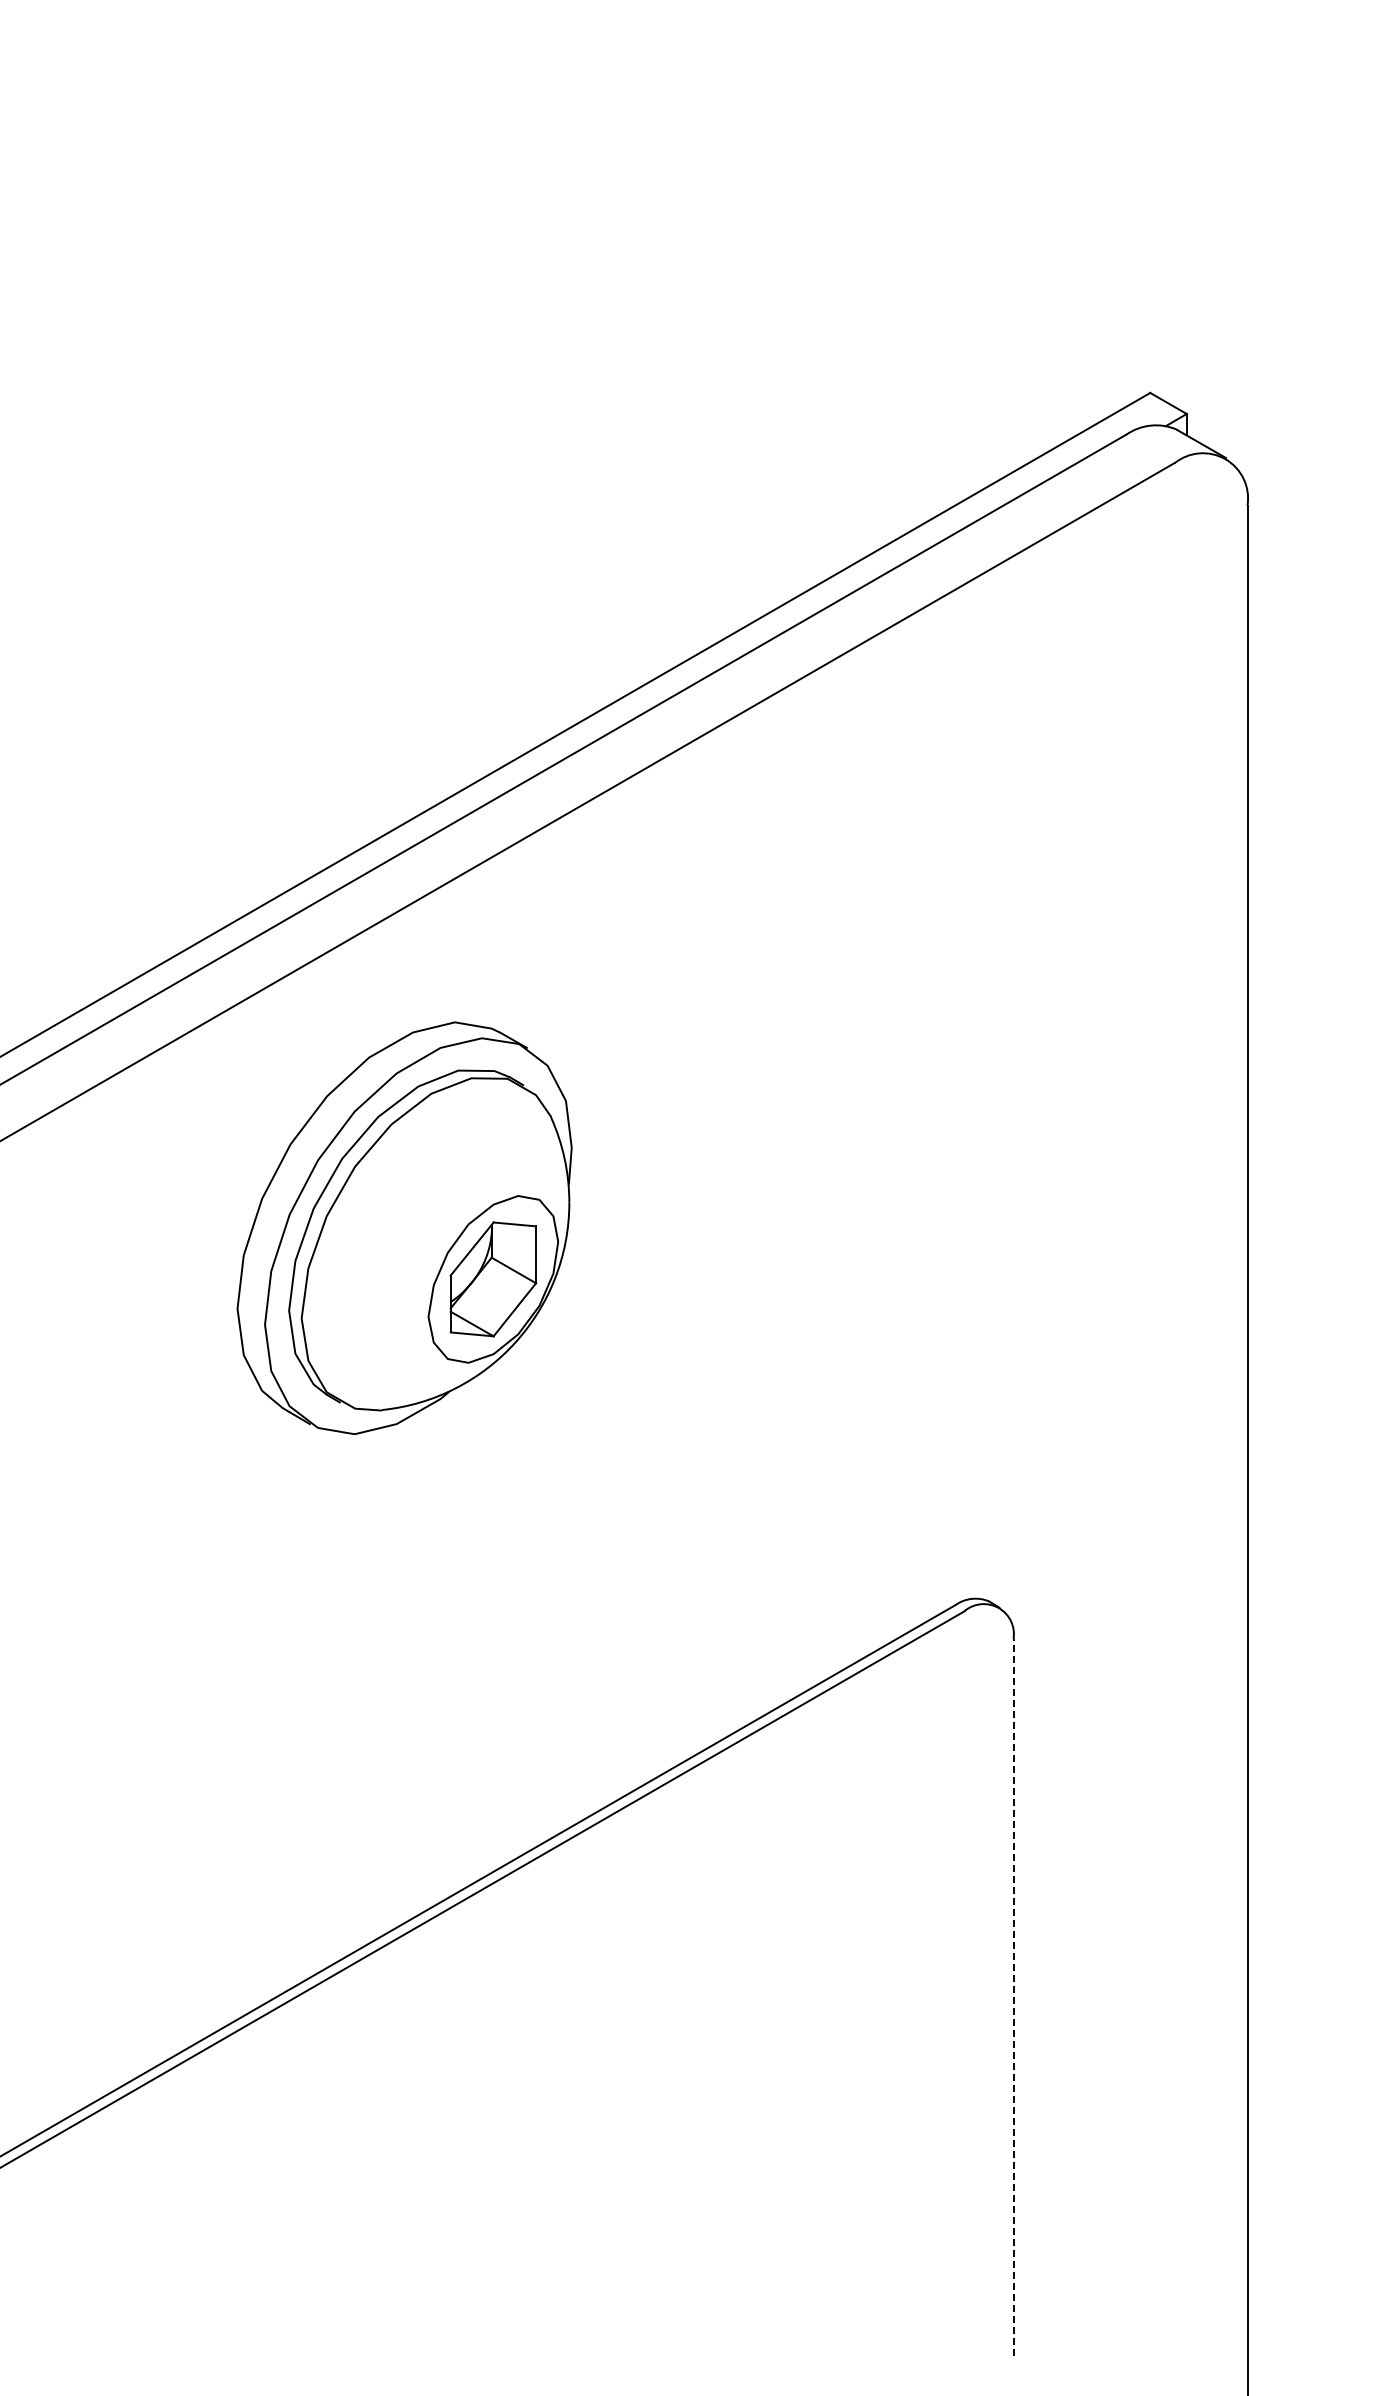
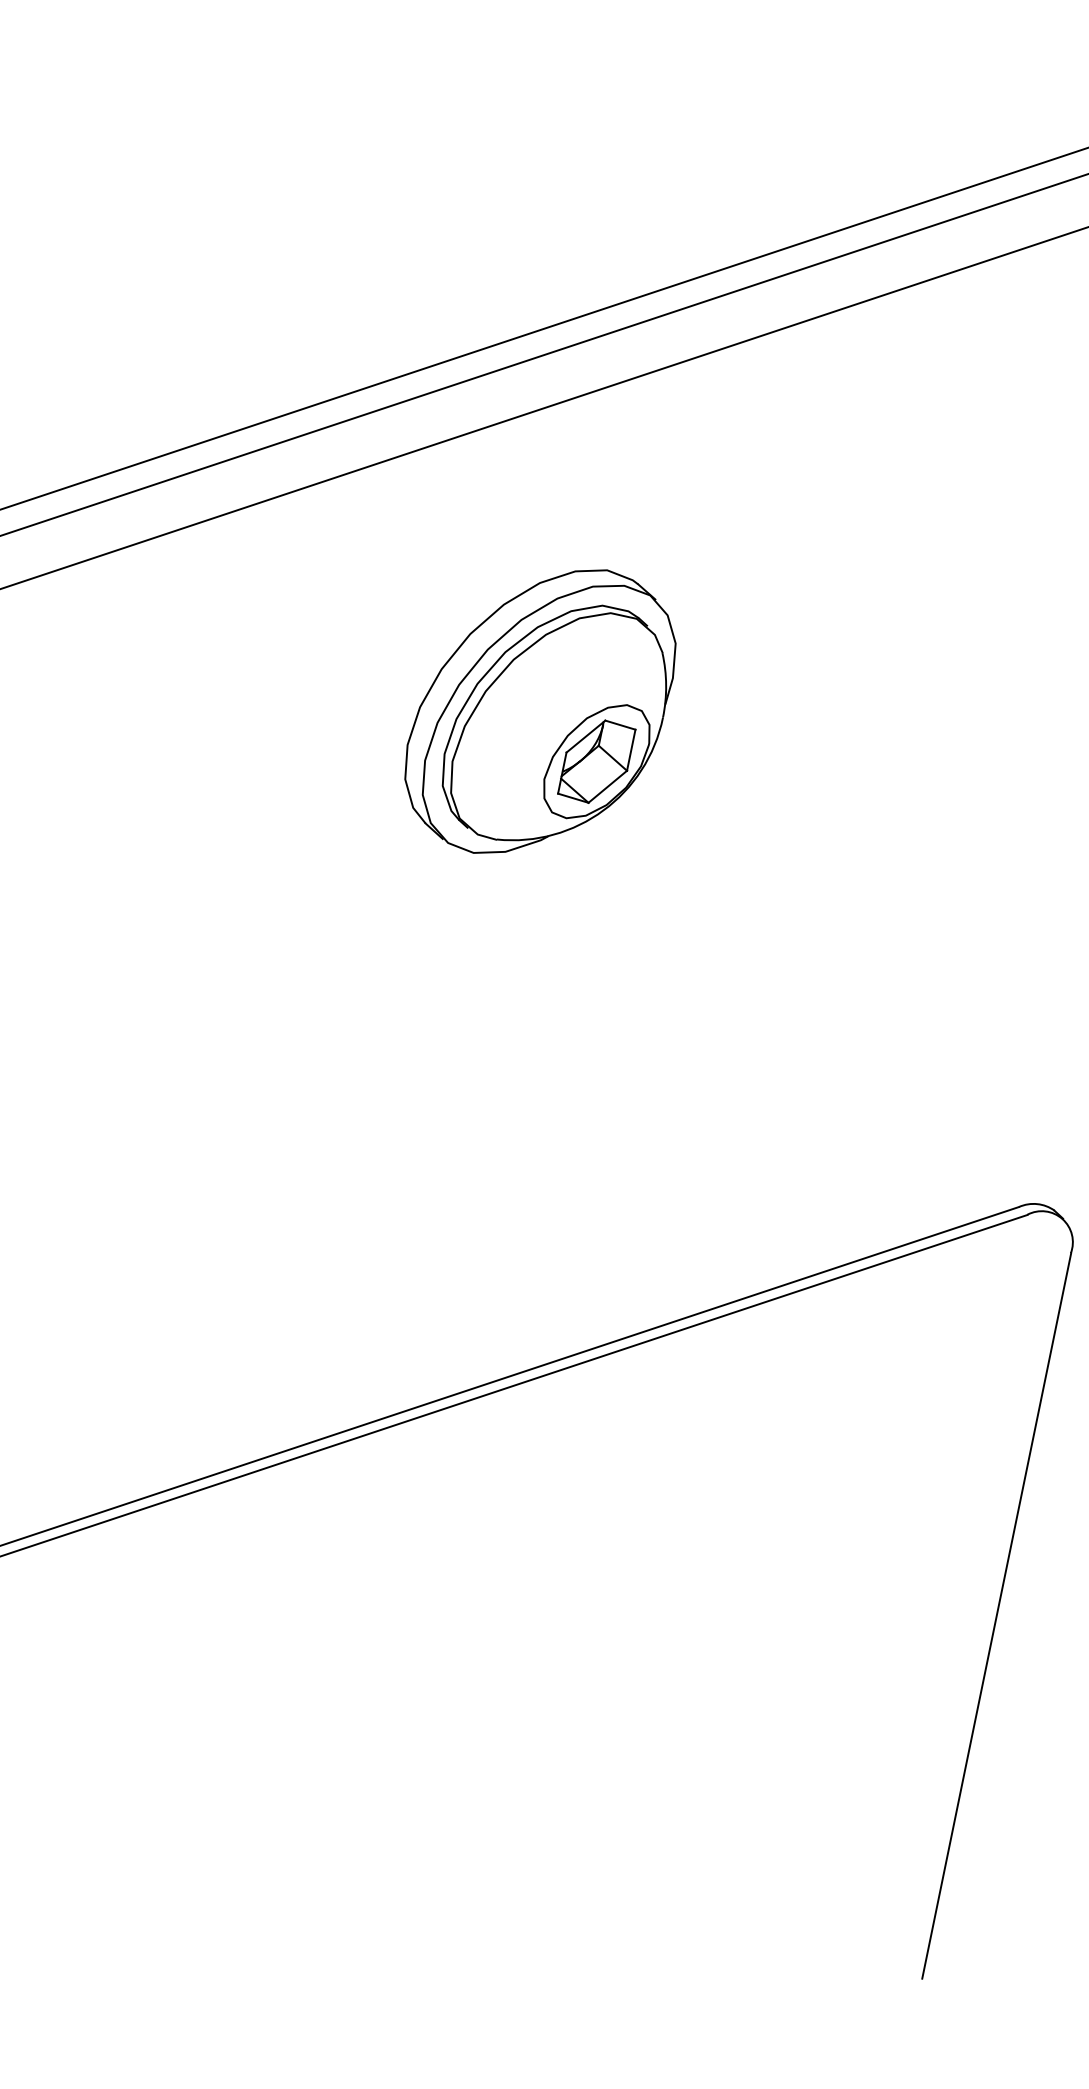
part: (404, 1228) -> (540, 711), size x0.71
line: (1013, 1997) -> (996, 1615), dashed -> solid

